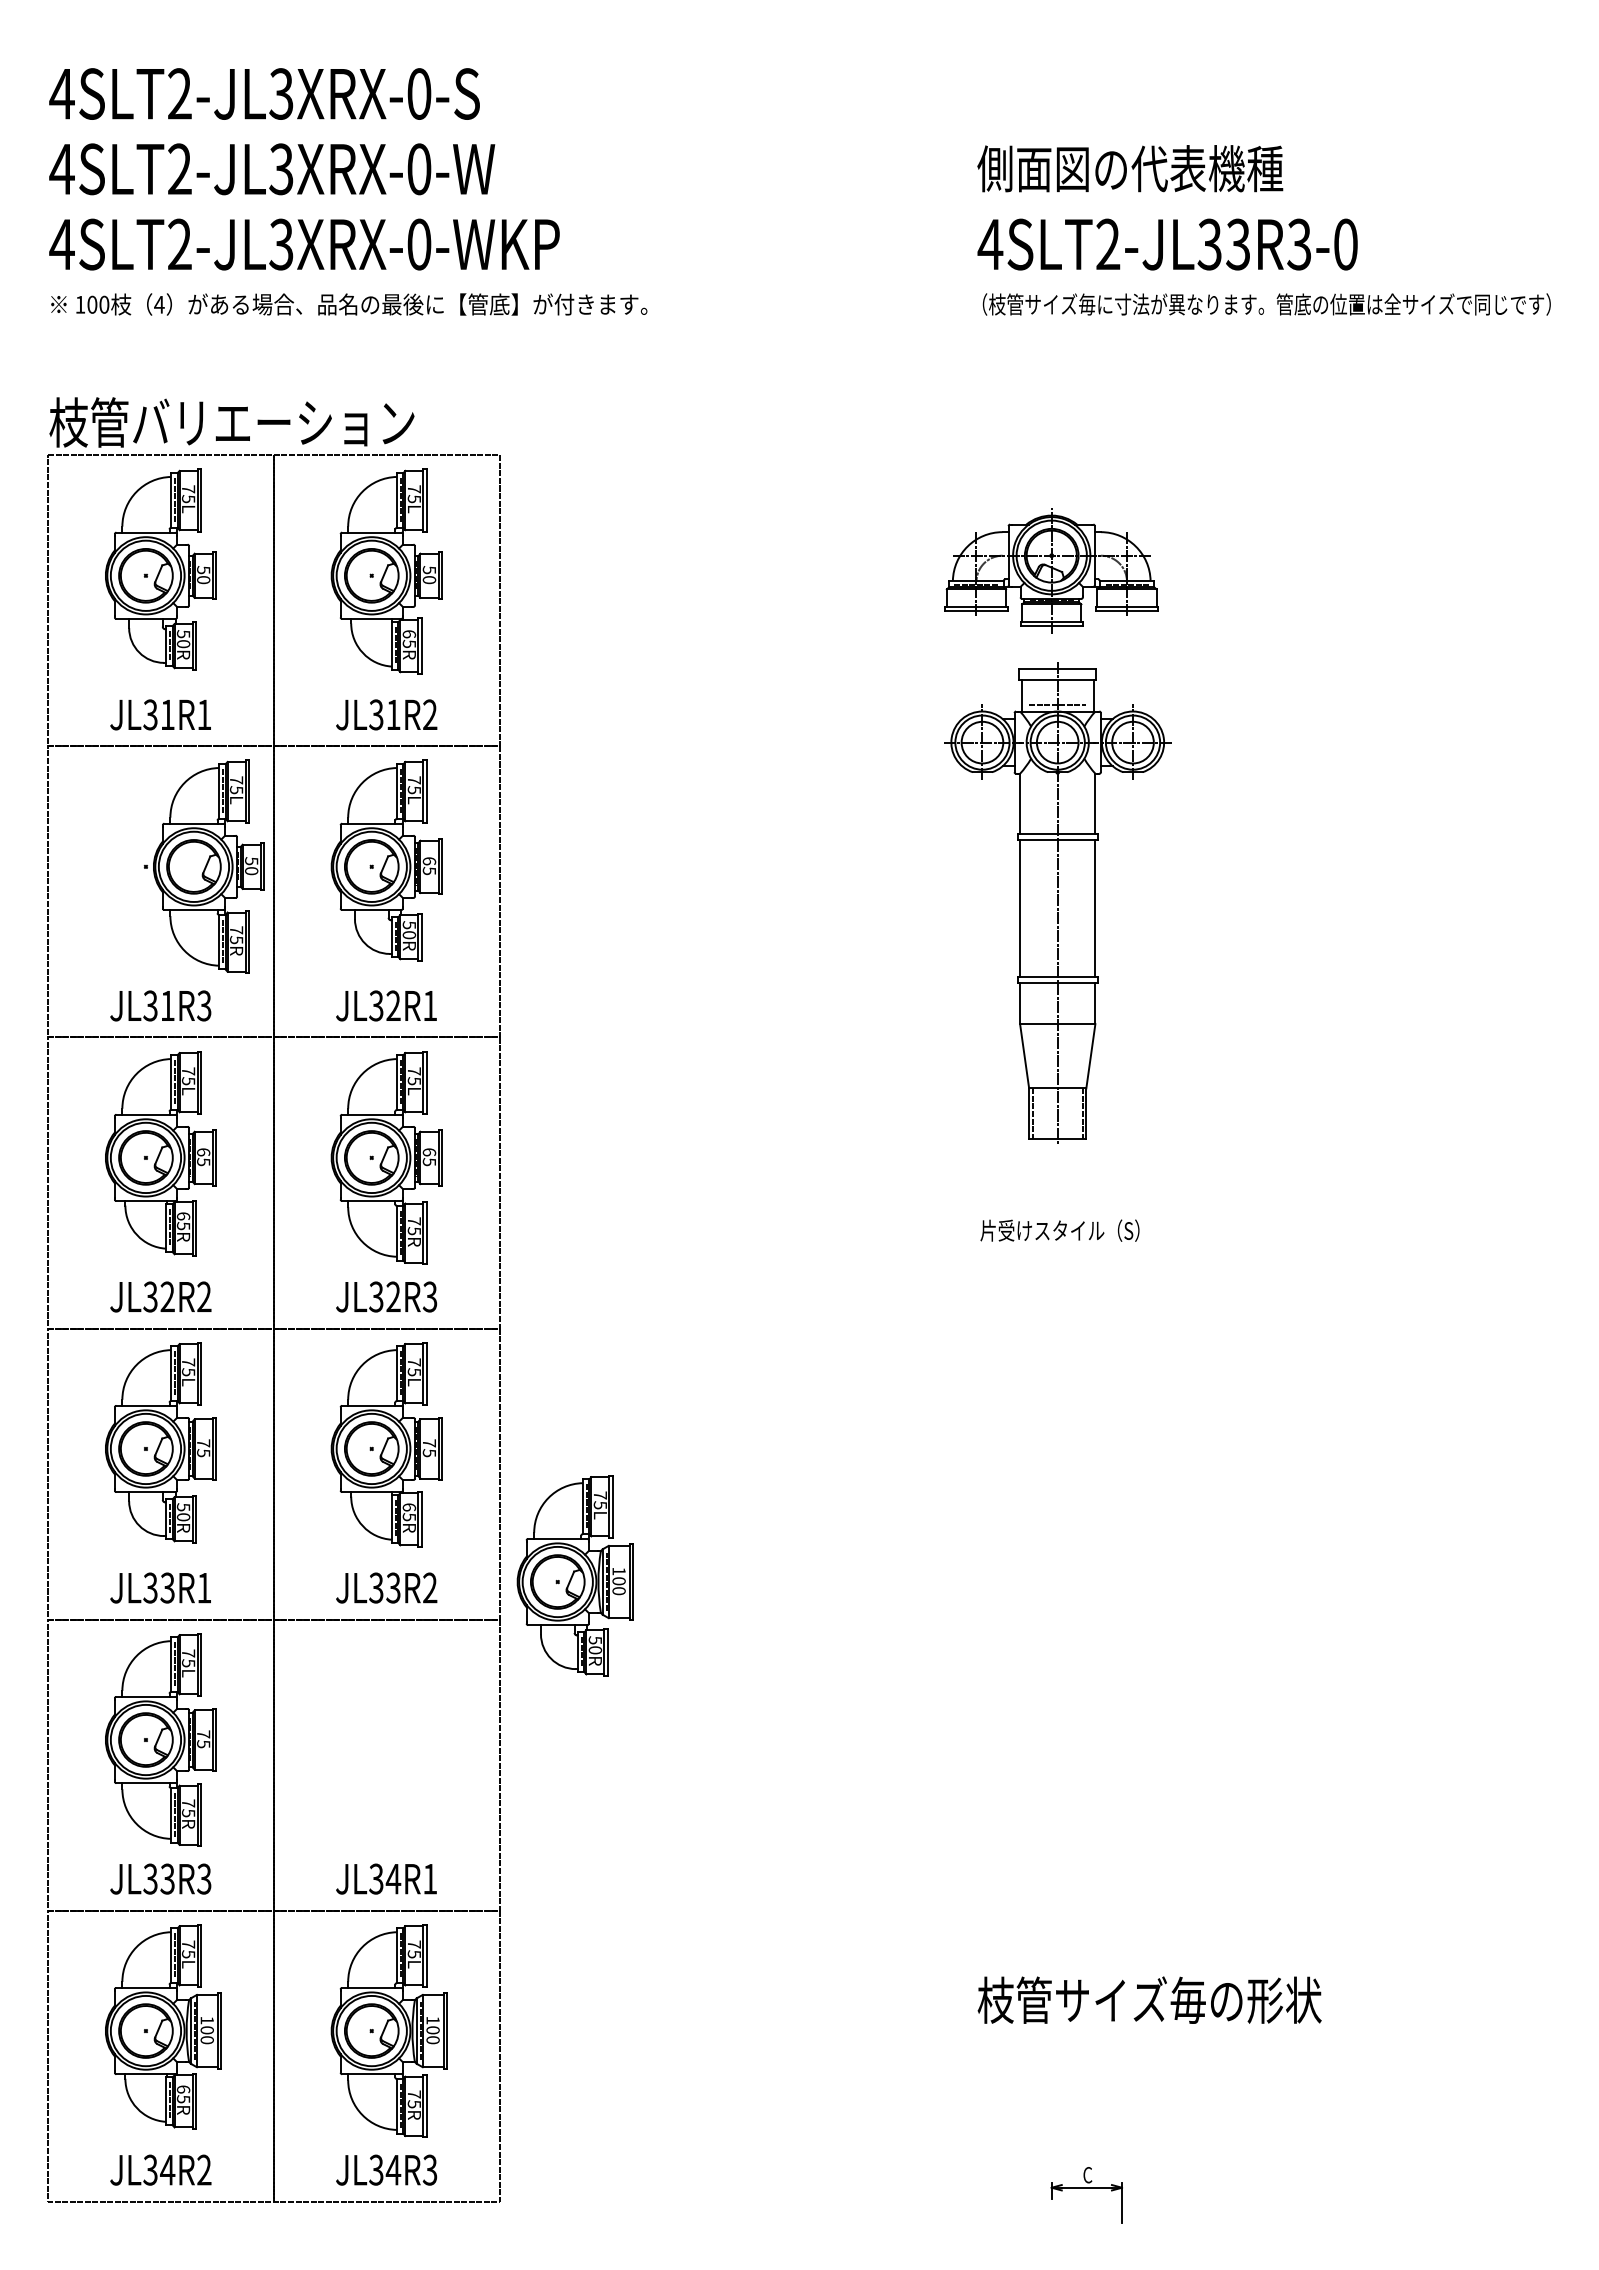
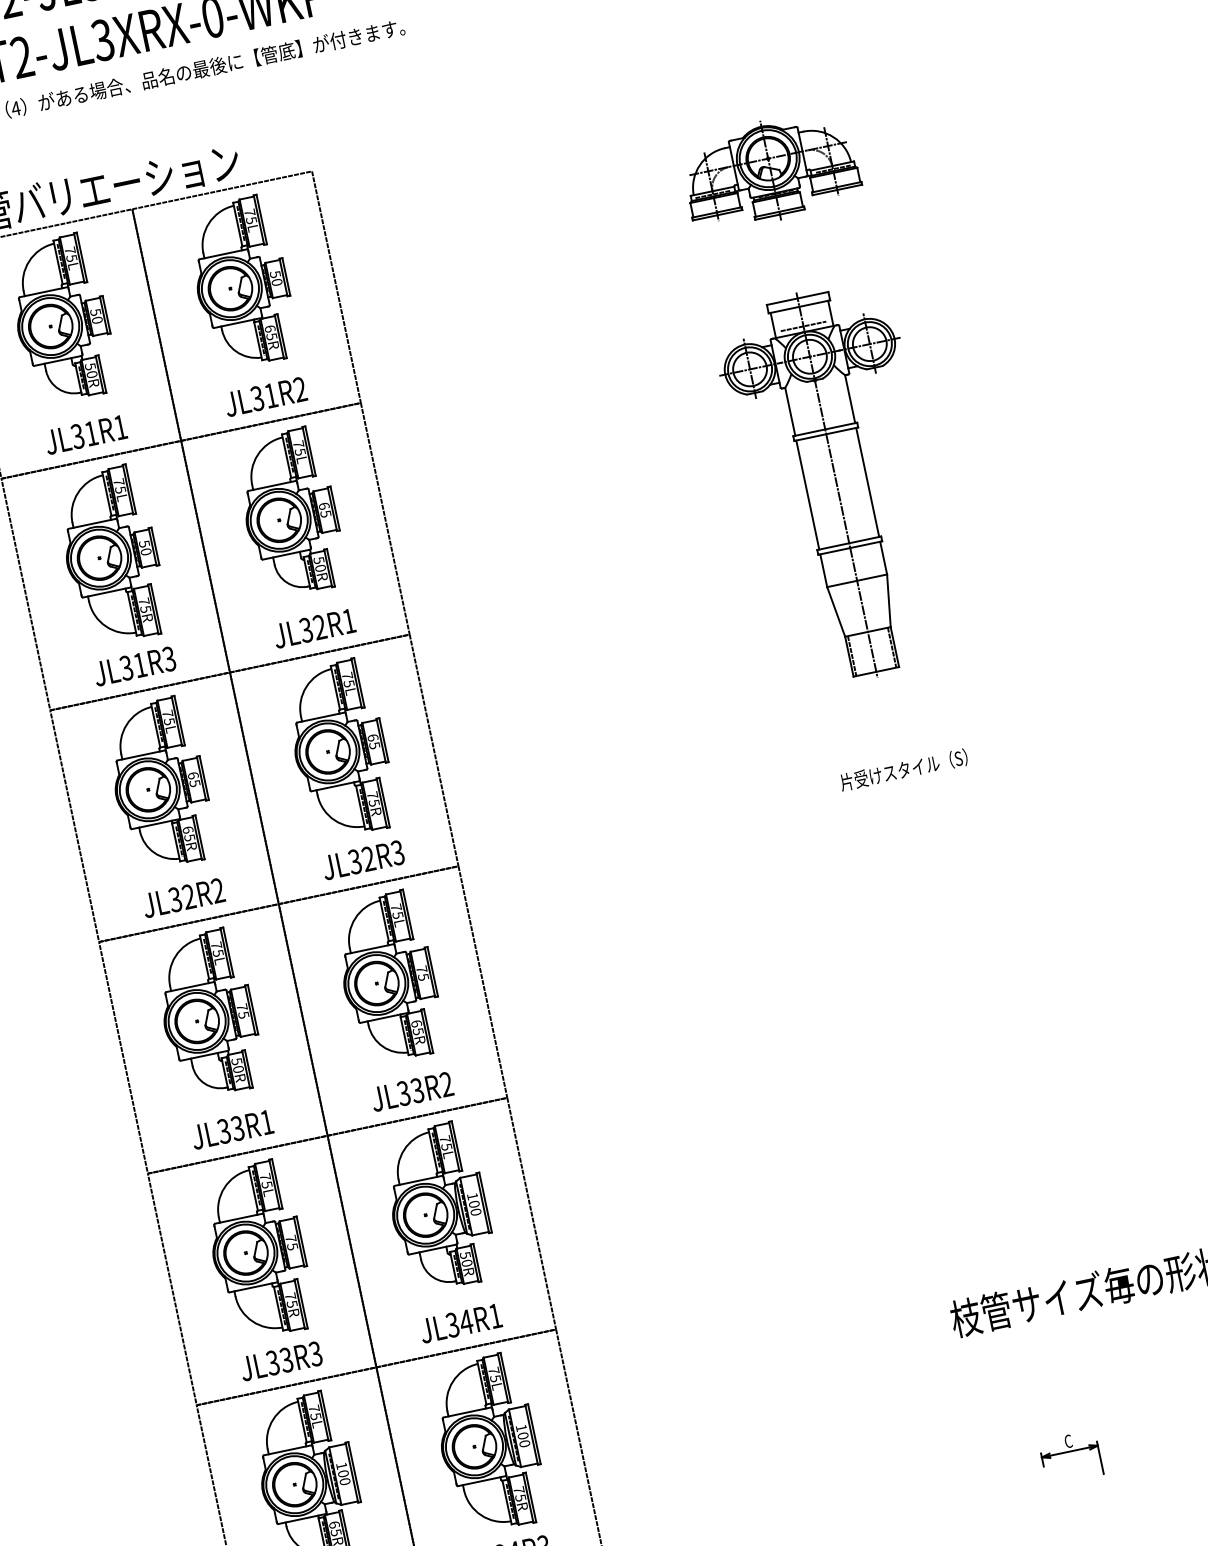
part: (208, 866) -> (111, 555), moved
part: (1057, 902) -> (836, 484), moved
text: (1059, 1230) -> (903, 769), moved
part: (574, 1575) -> (437, 1207), moved

